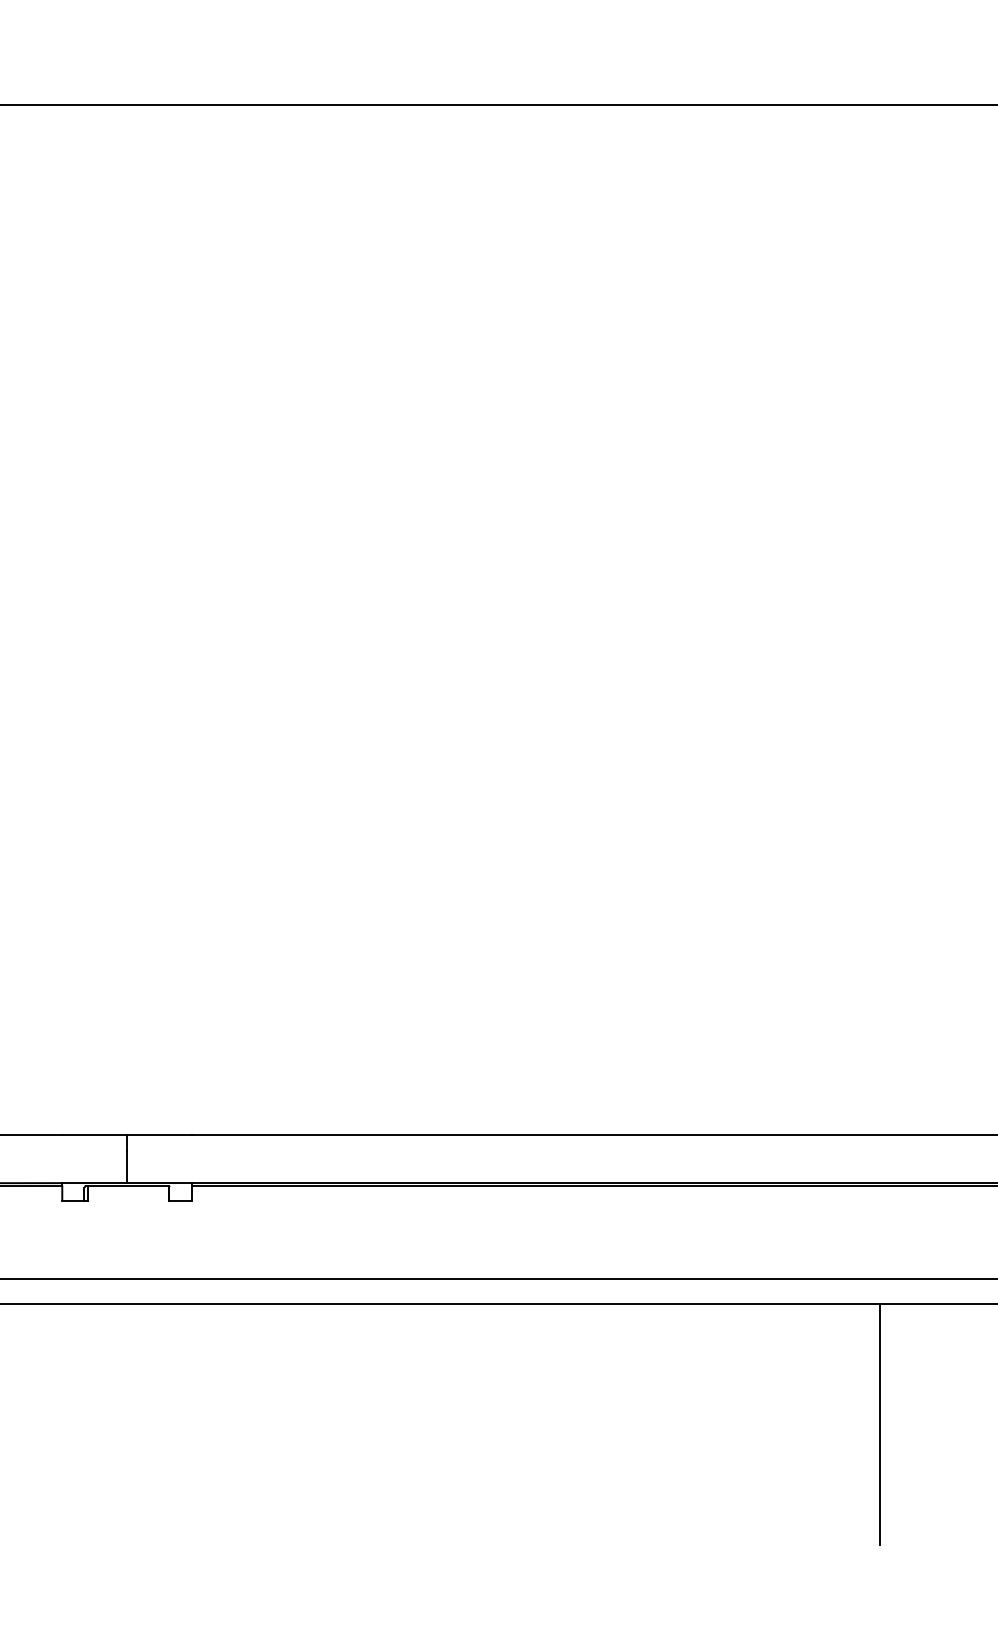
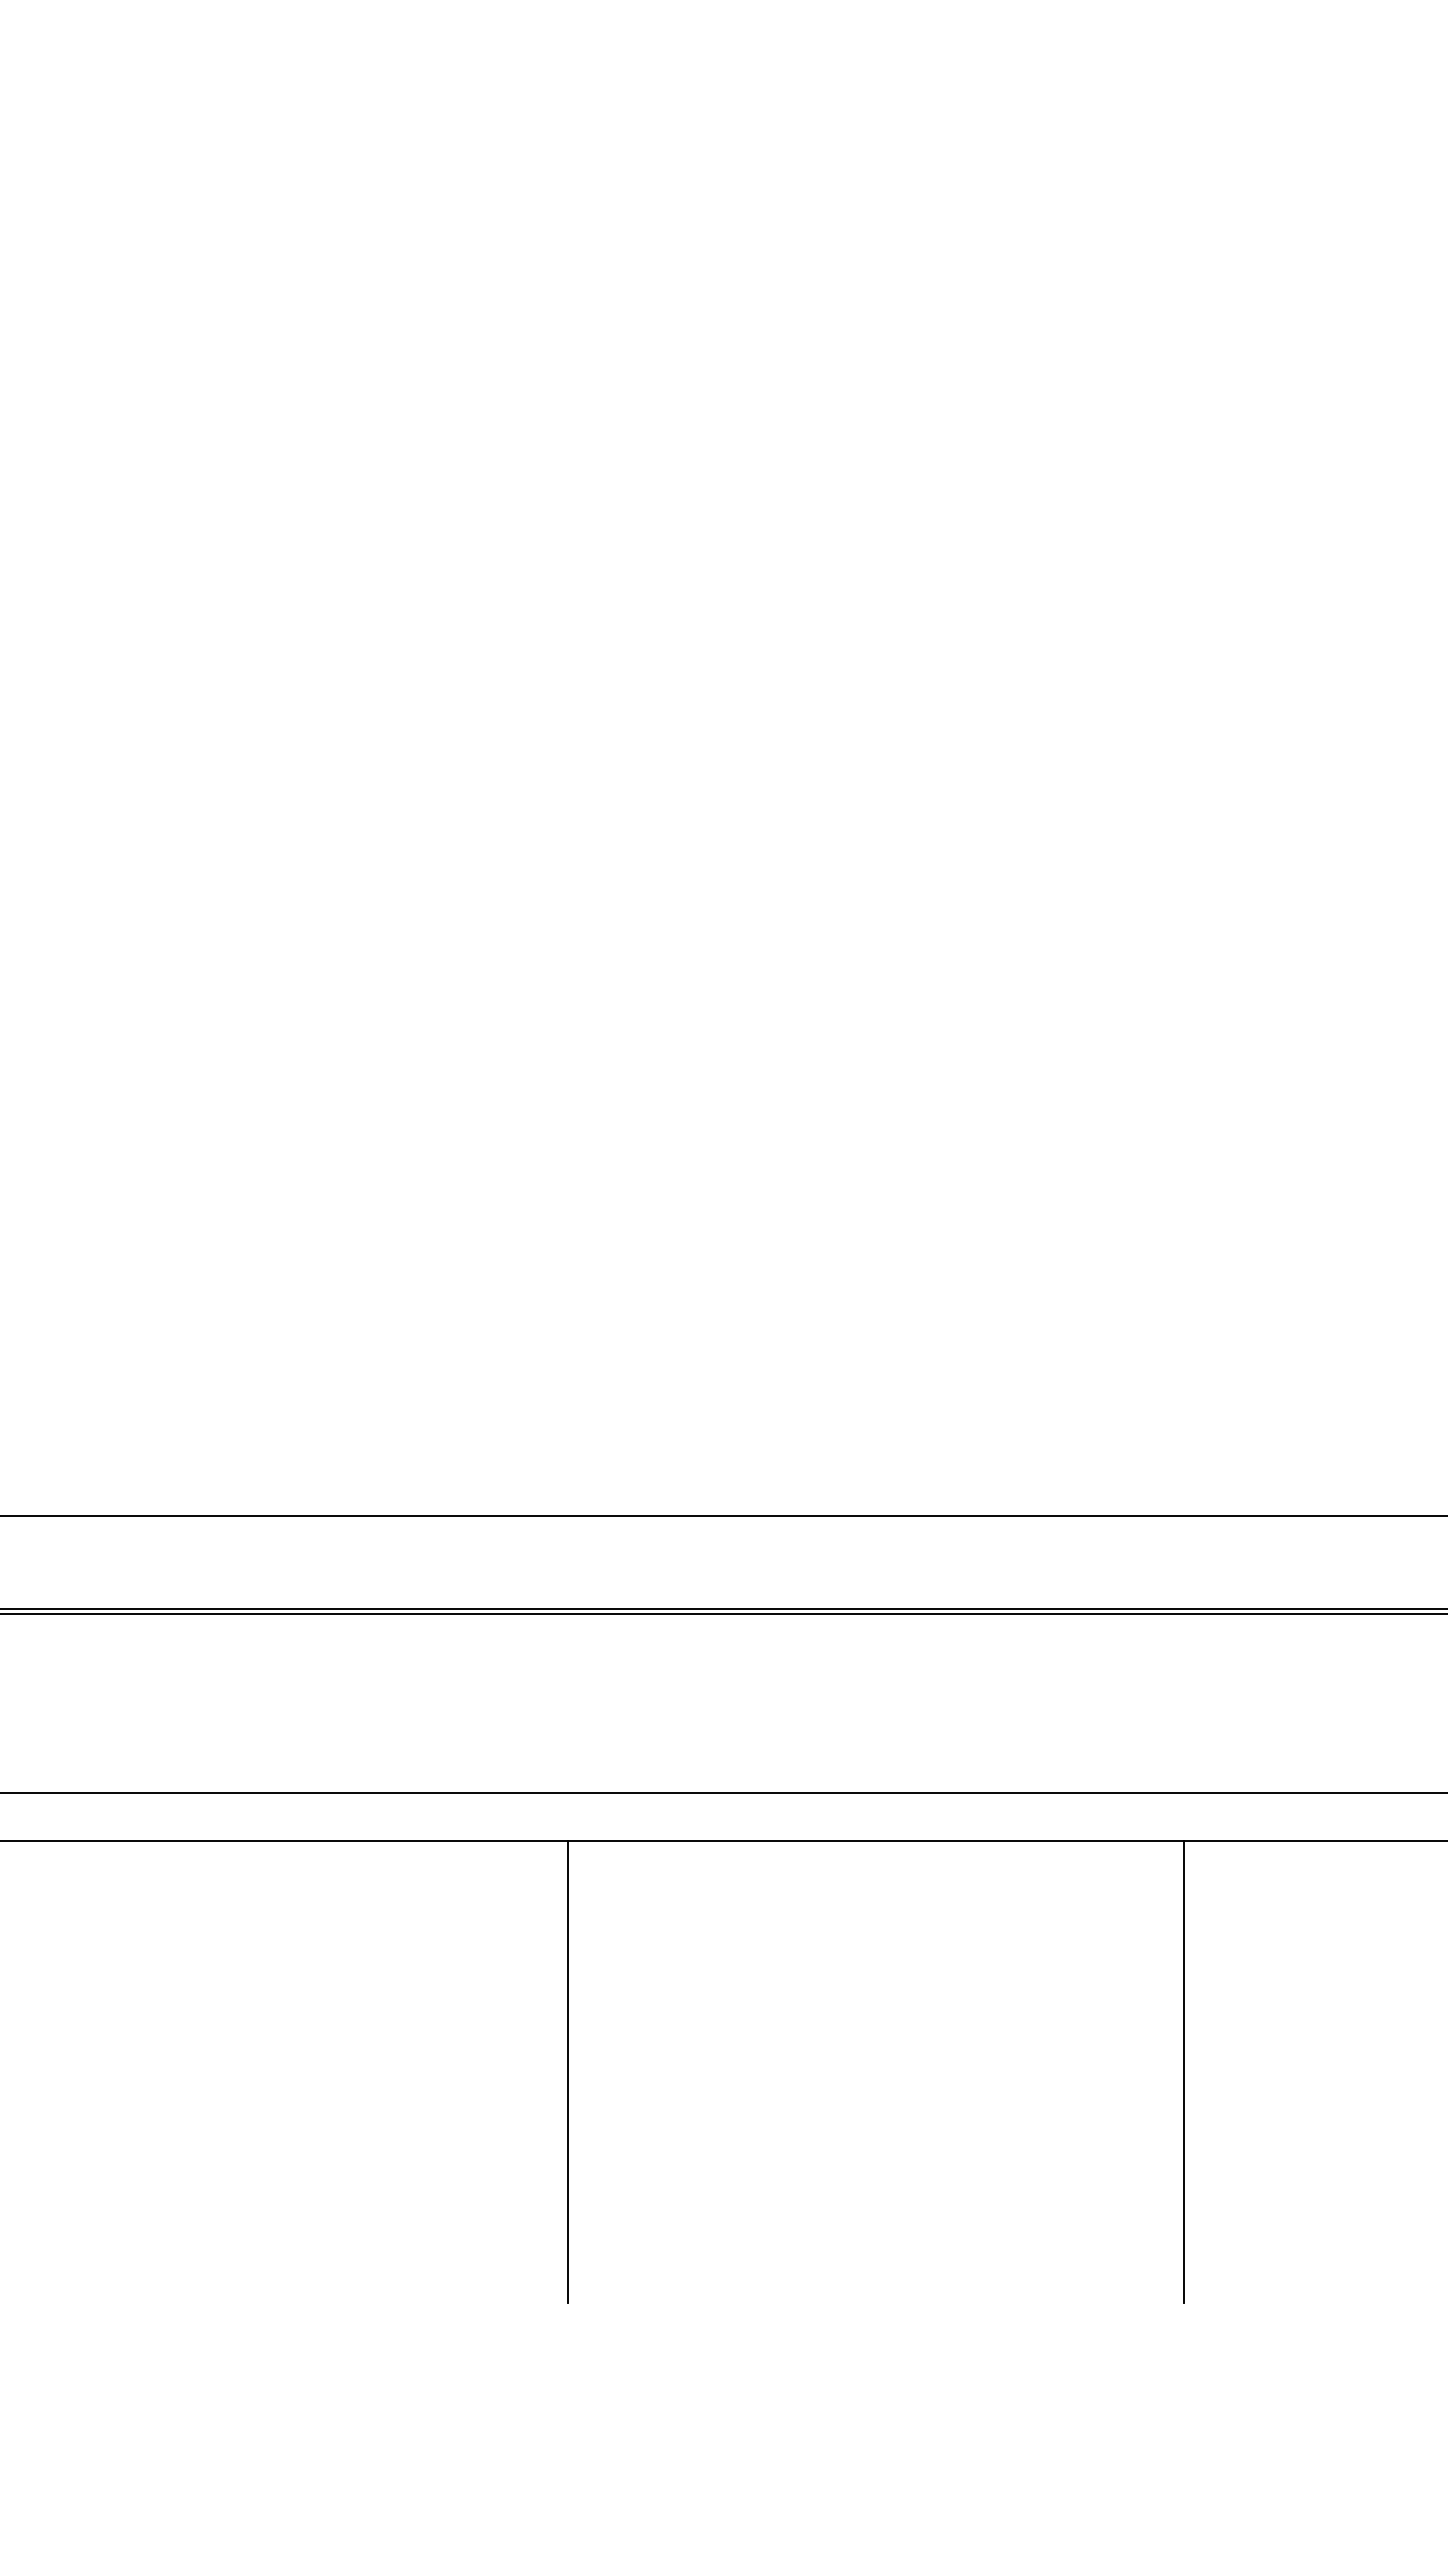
line: (559, 1424) -> (568, 2071), added

